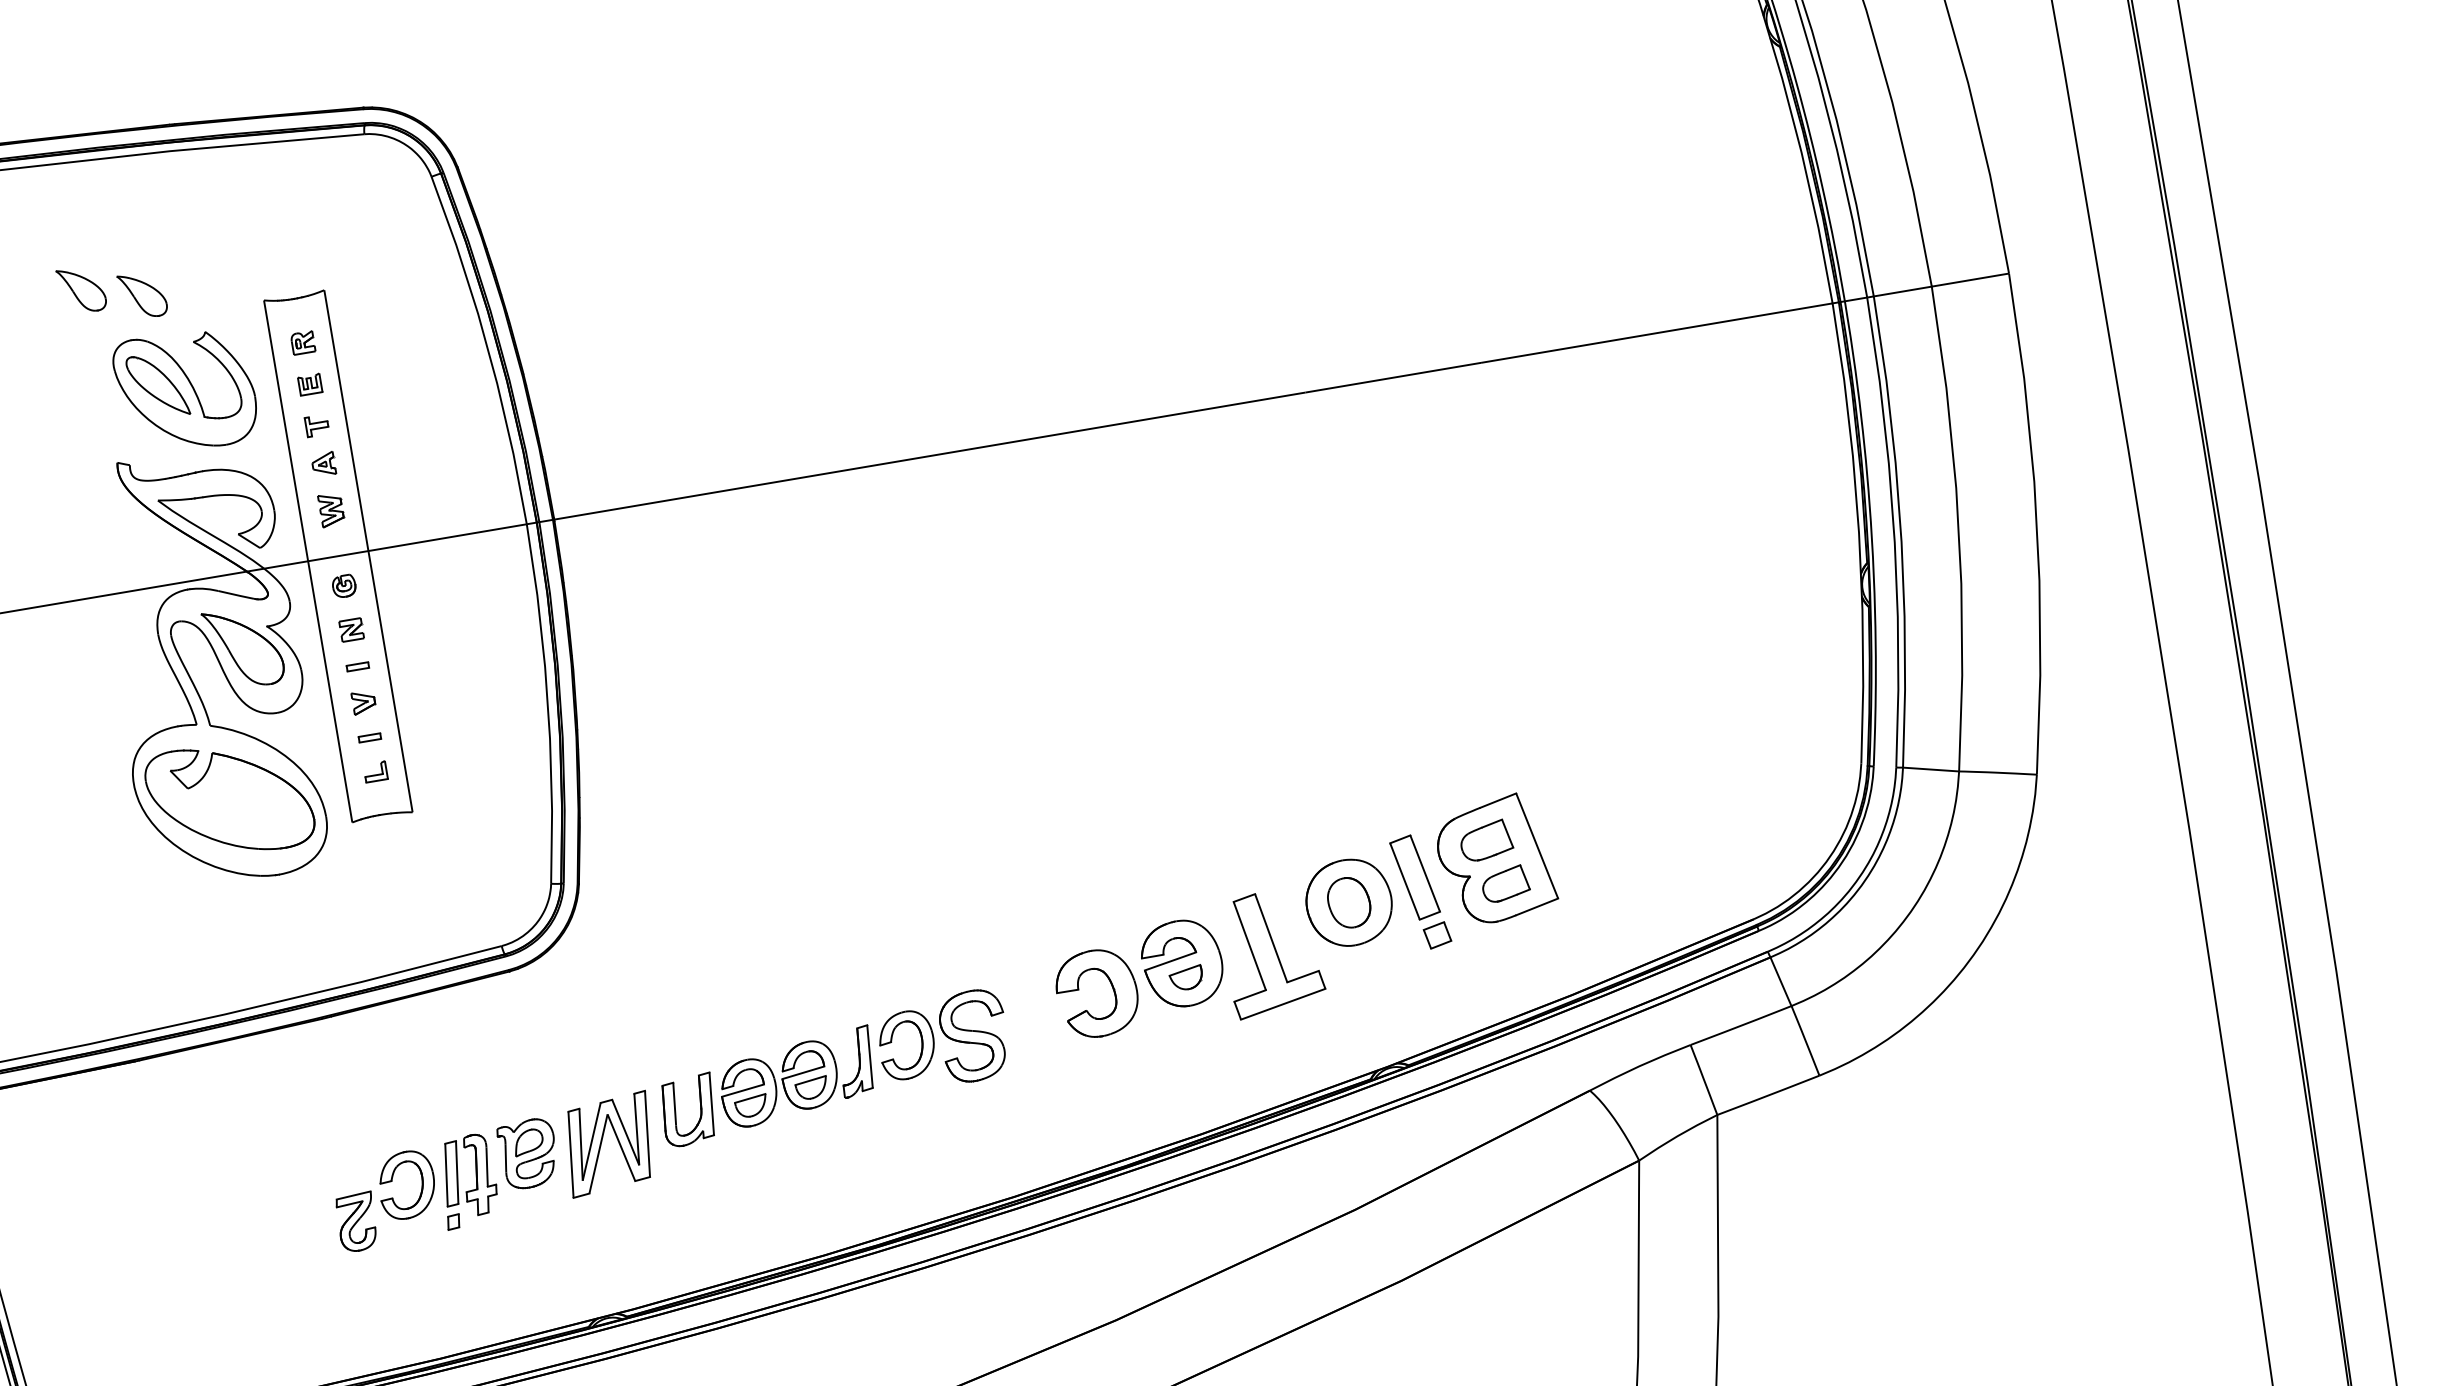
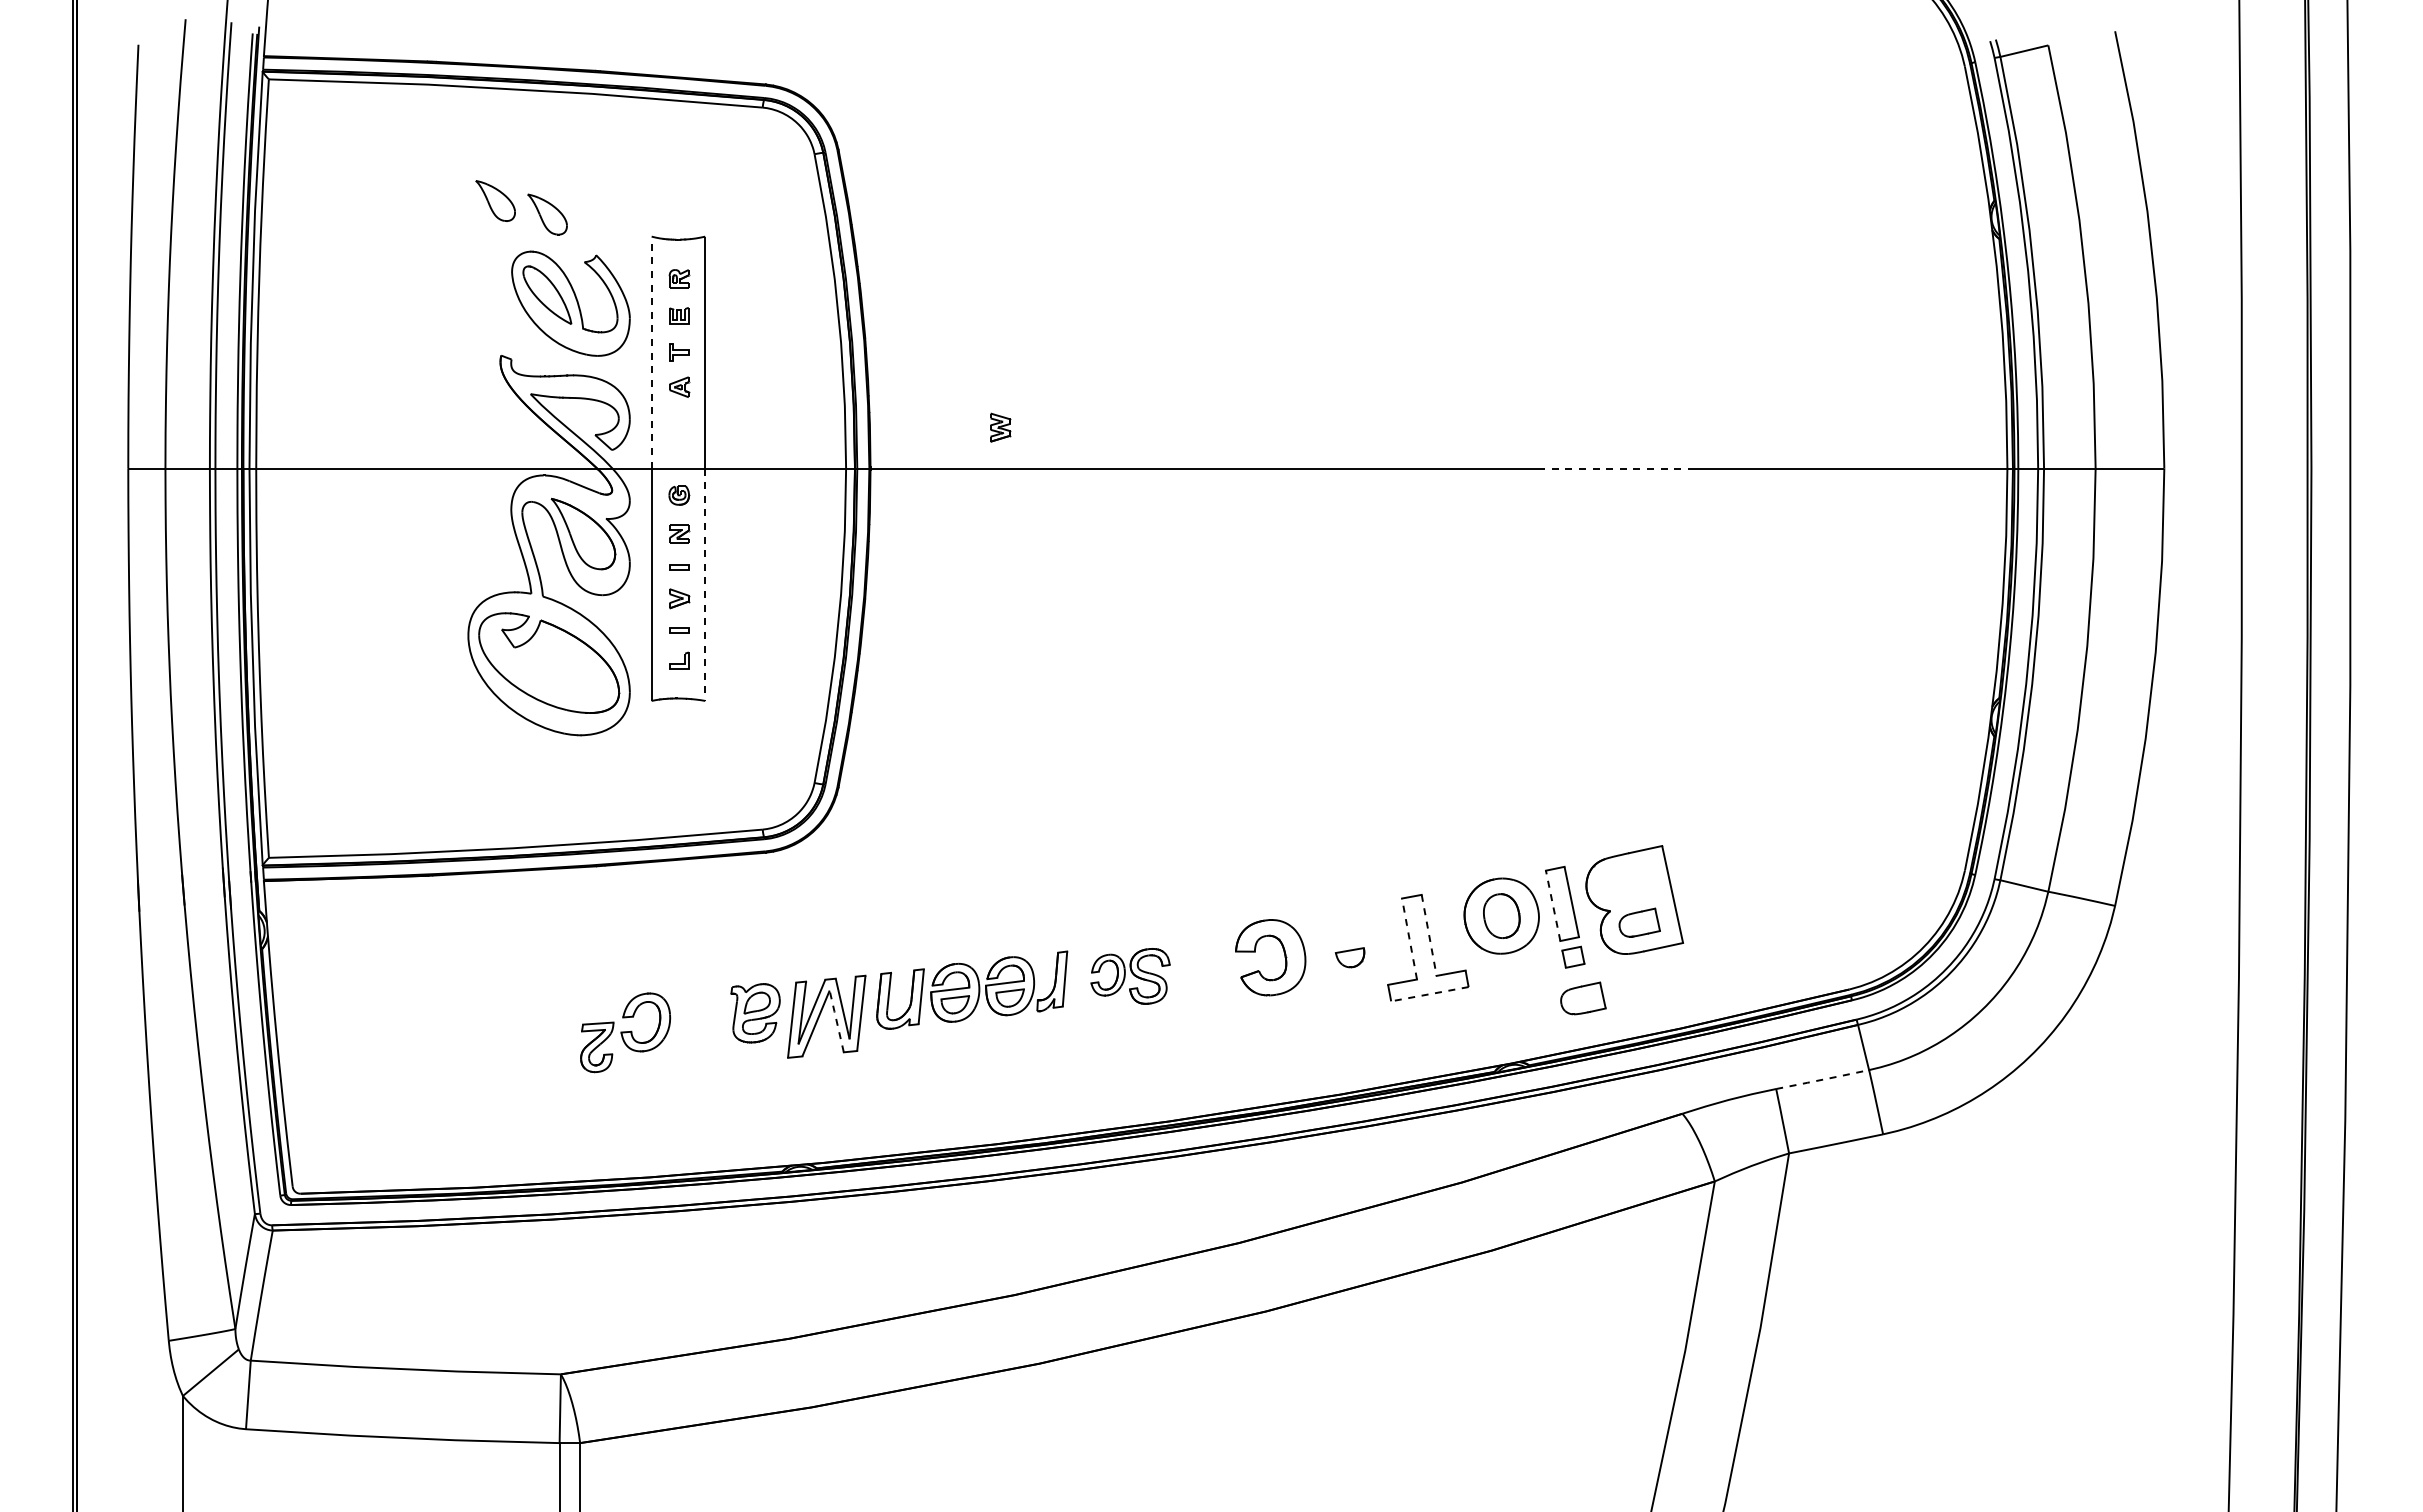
line: (1393, 377) -> (1616, 468), solid -> dashed
line: (285, 430) -> (651, 352), solid -> dashed
part: (331, 509) -> (1000, 427), moved
line: (390, 681) -> (705, 584), solid -> dashed
part: (1486, 840) -> (1583, 998), moved
line: (1405, 881) -> (1553, 905), solid -> dashed
line: (1271, 938) -> (1429, 935), solid -> dashed
line: (1249, 945) -> (1409, 938), solid -> dashed
part: (1182, 963) -> (1348, 944), removed
line: (1282, 1004) -> (1429, 994), solid -> dashed
line: (1740, 1025) -> (1822, 1079), solid -> dashed
part: (943, 1041) -> (1130, 976), size x0.7
line: (620, 1146) -> (836, 1020), solid -> dashed
part: (459, 1181) -> (691, 1026), removed

